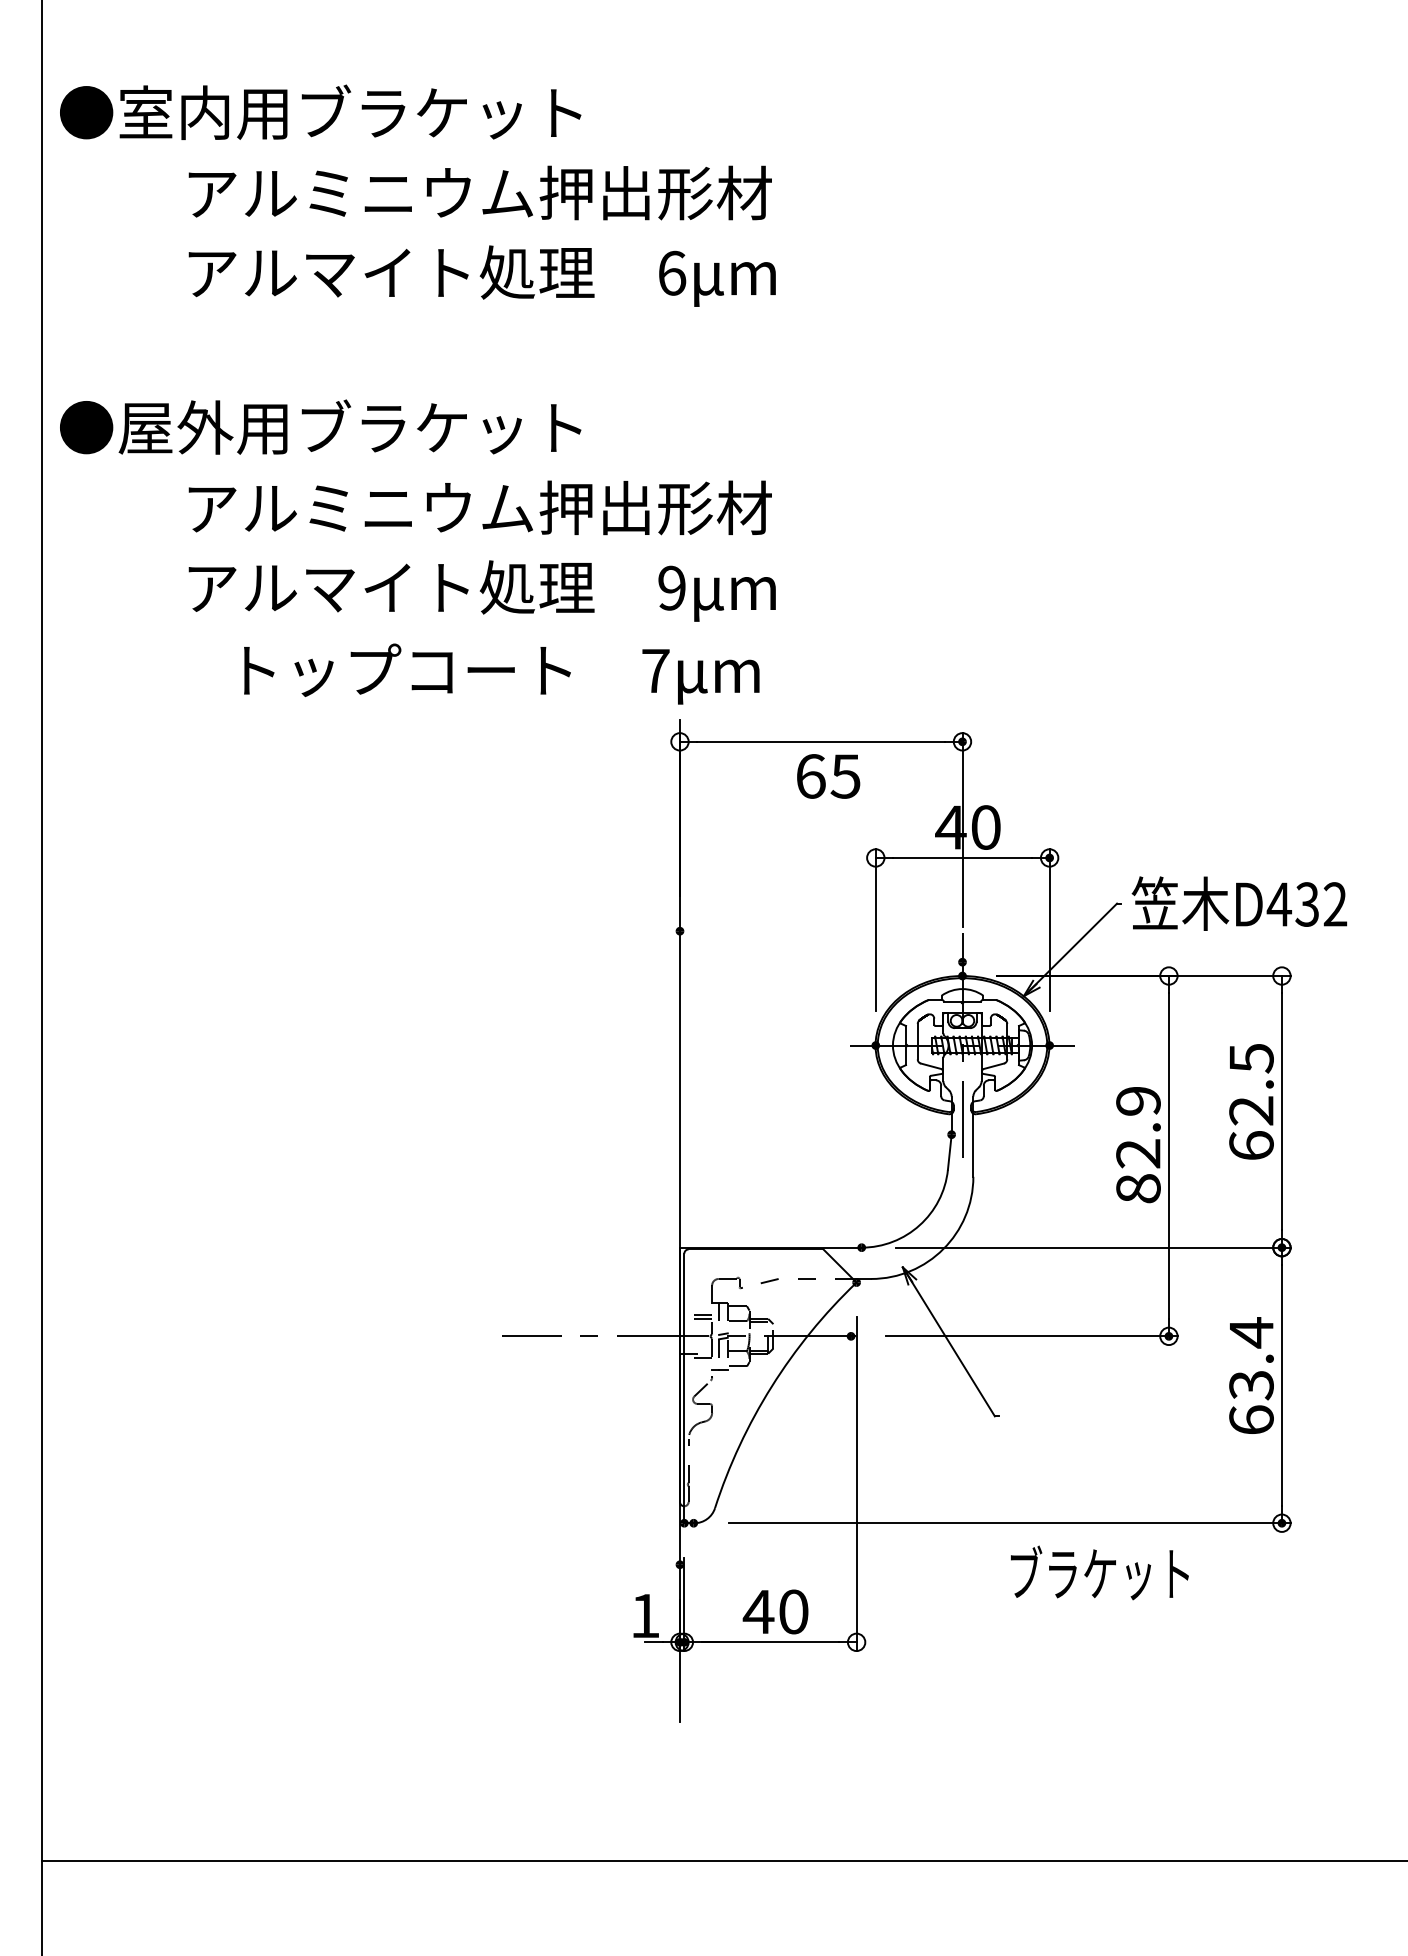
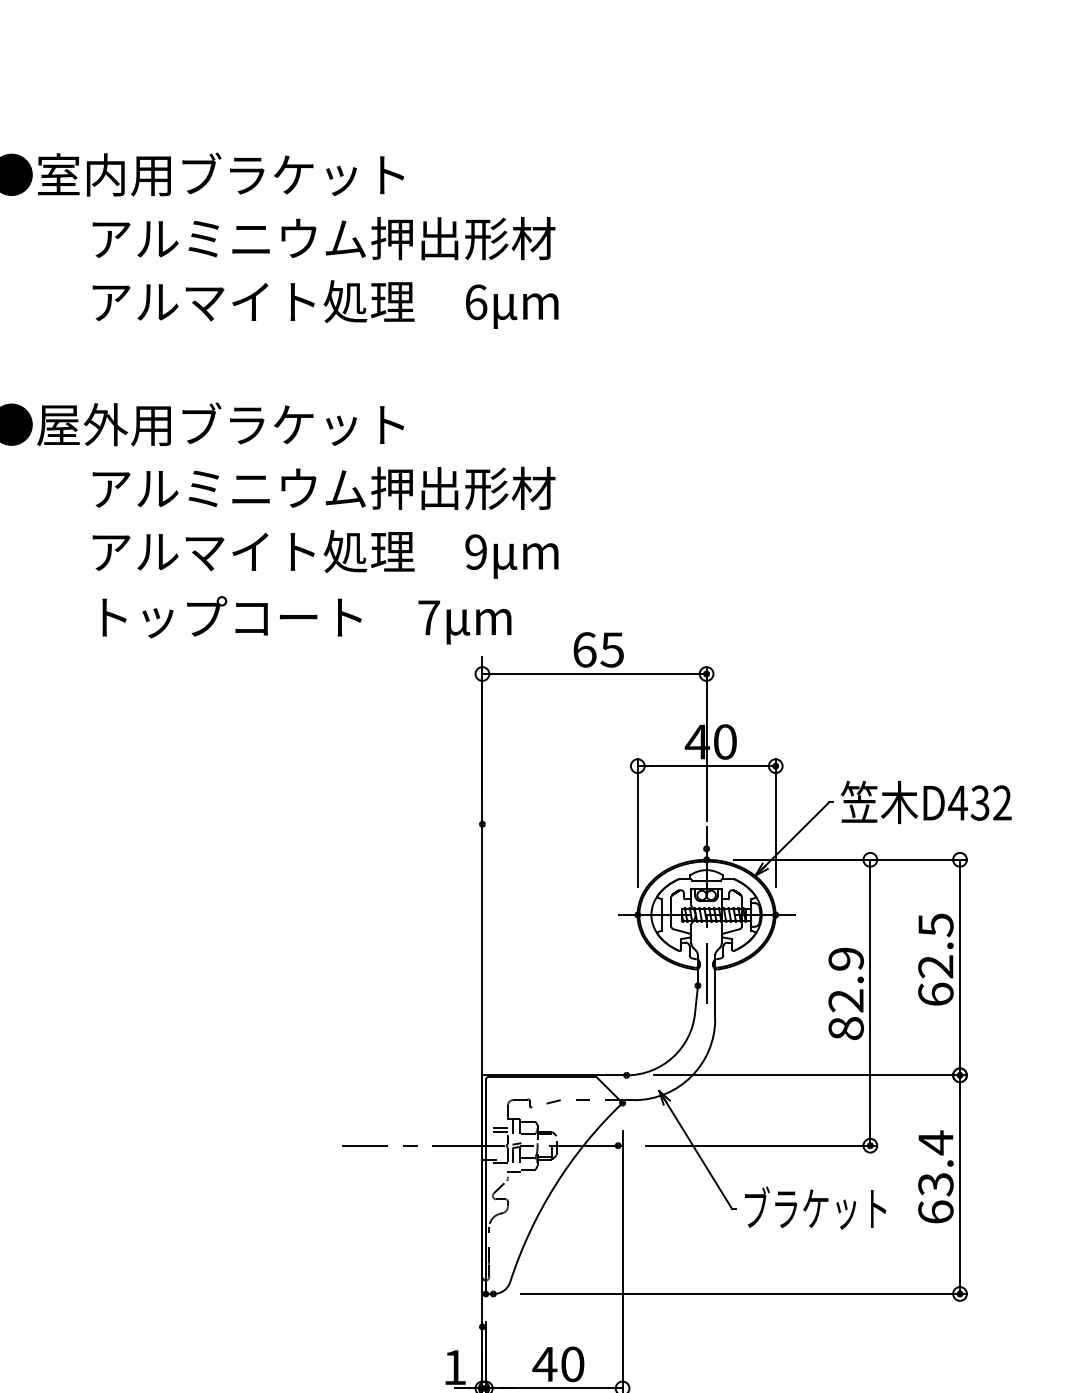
text: (501, 673) -> (306, 619), moved
text: (828, 776) -> (598, 649), moved
text: (1099, 1572) -> (815, 1207), moved

